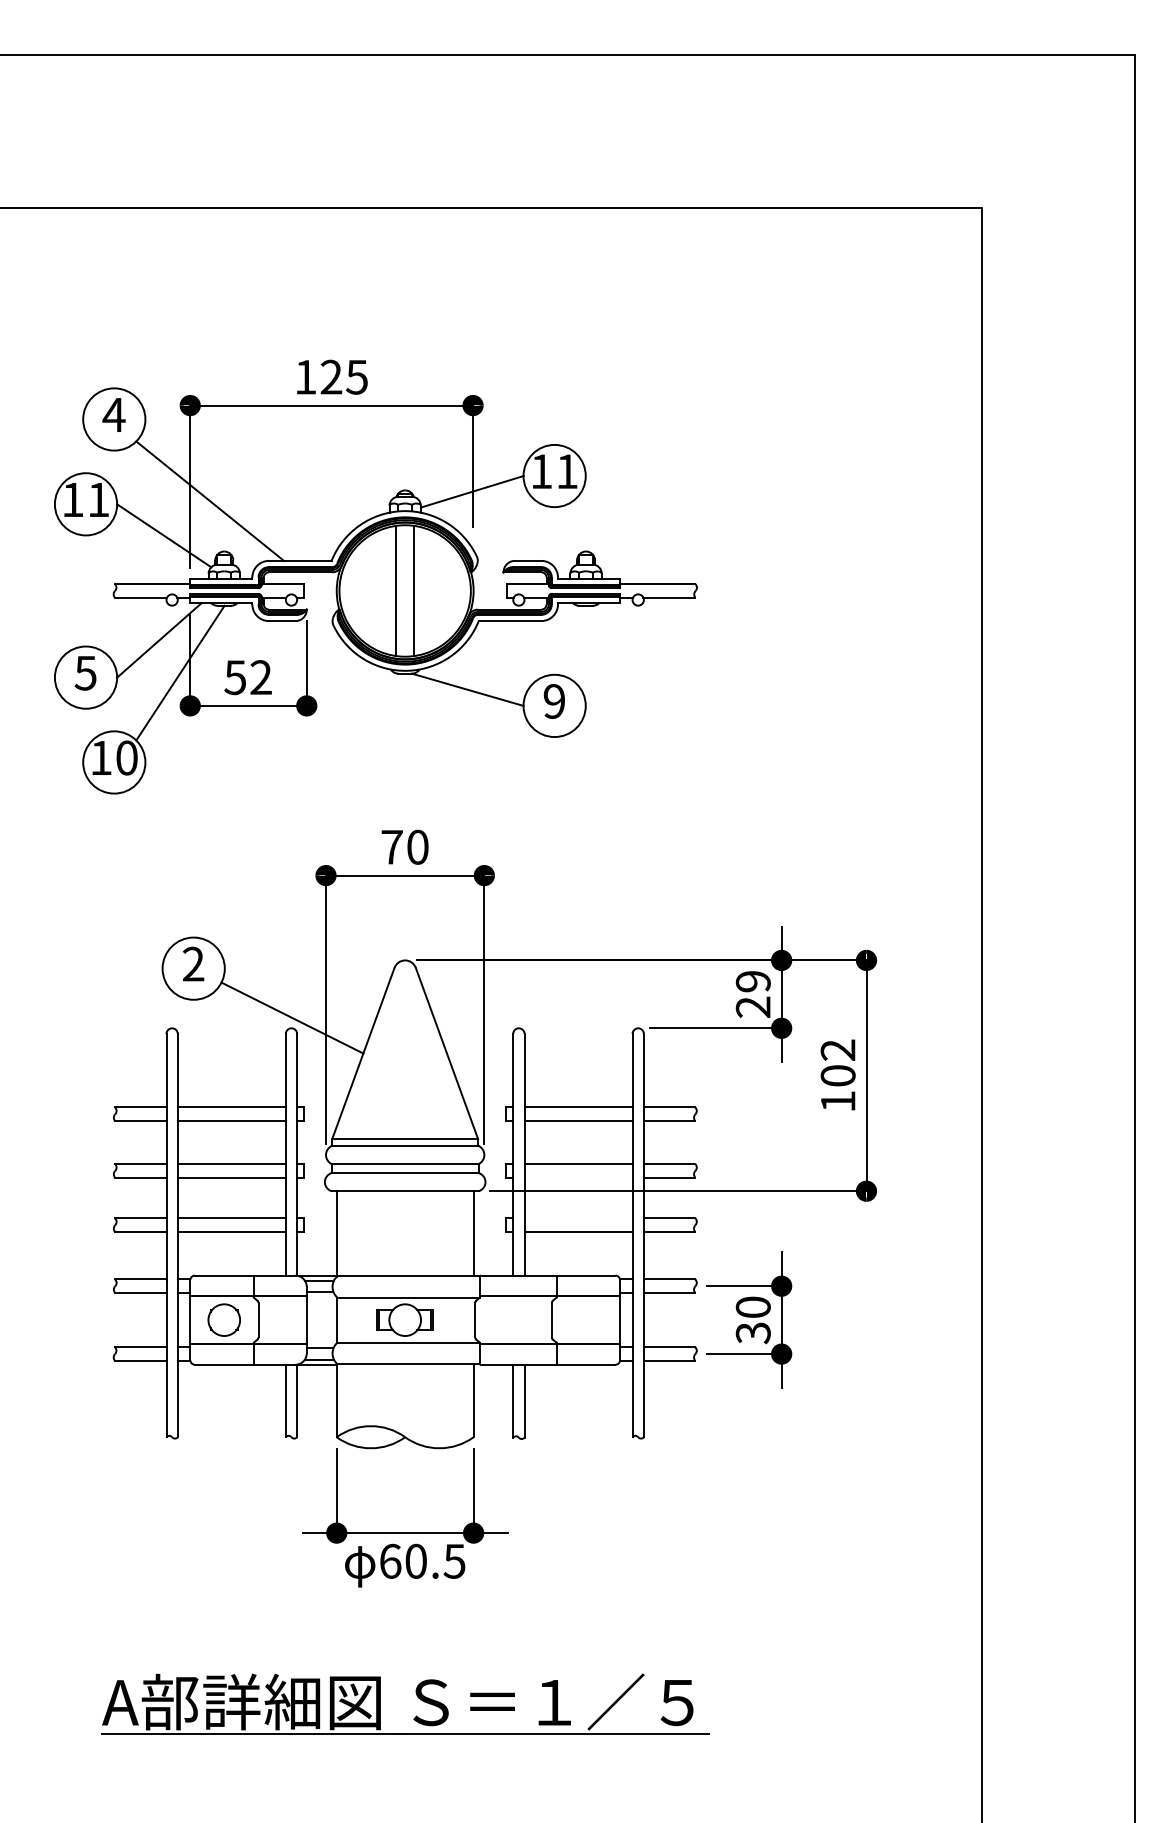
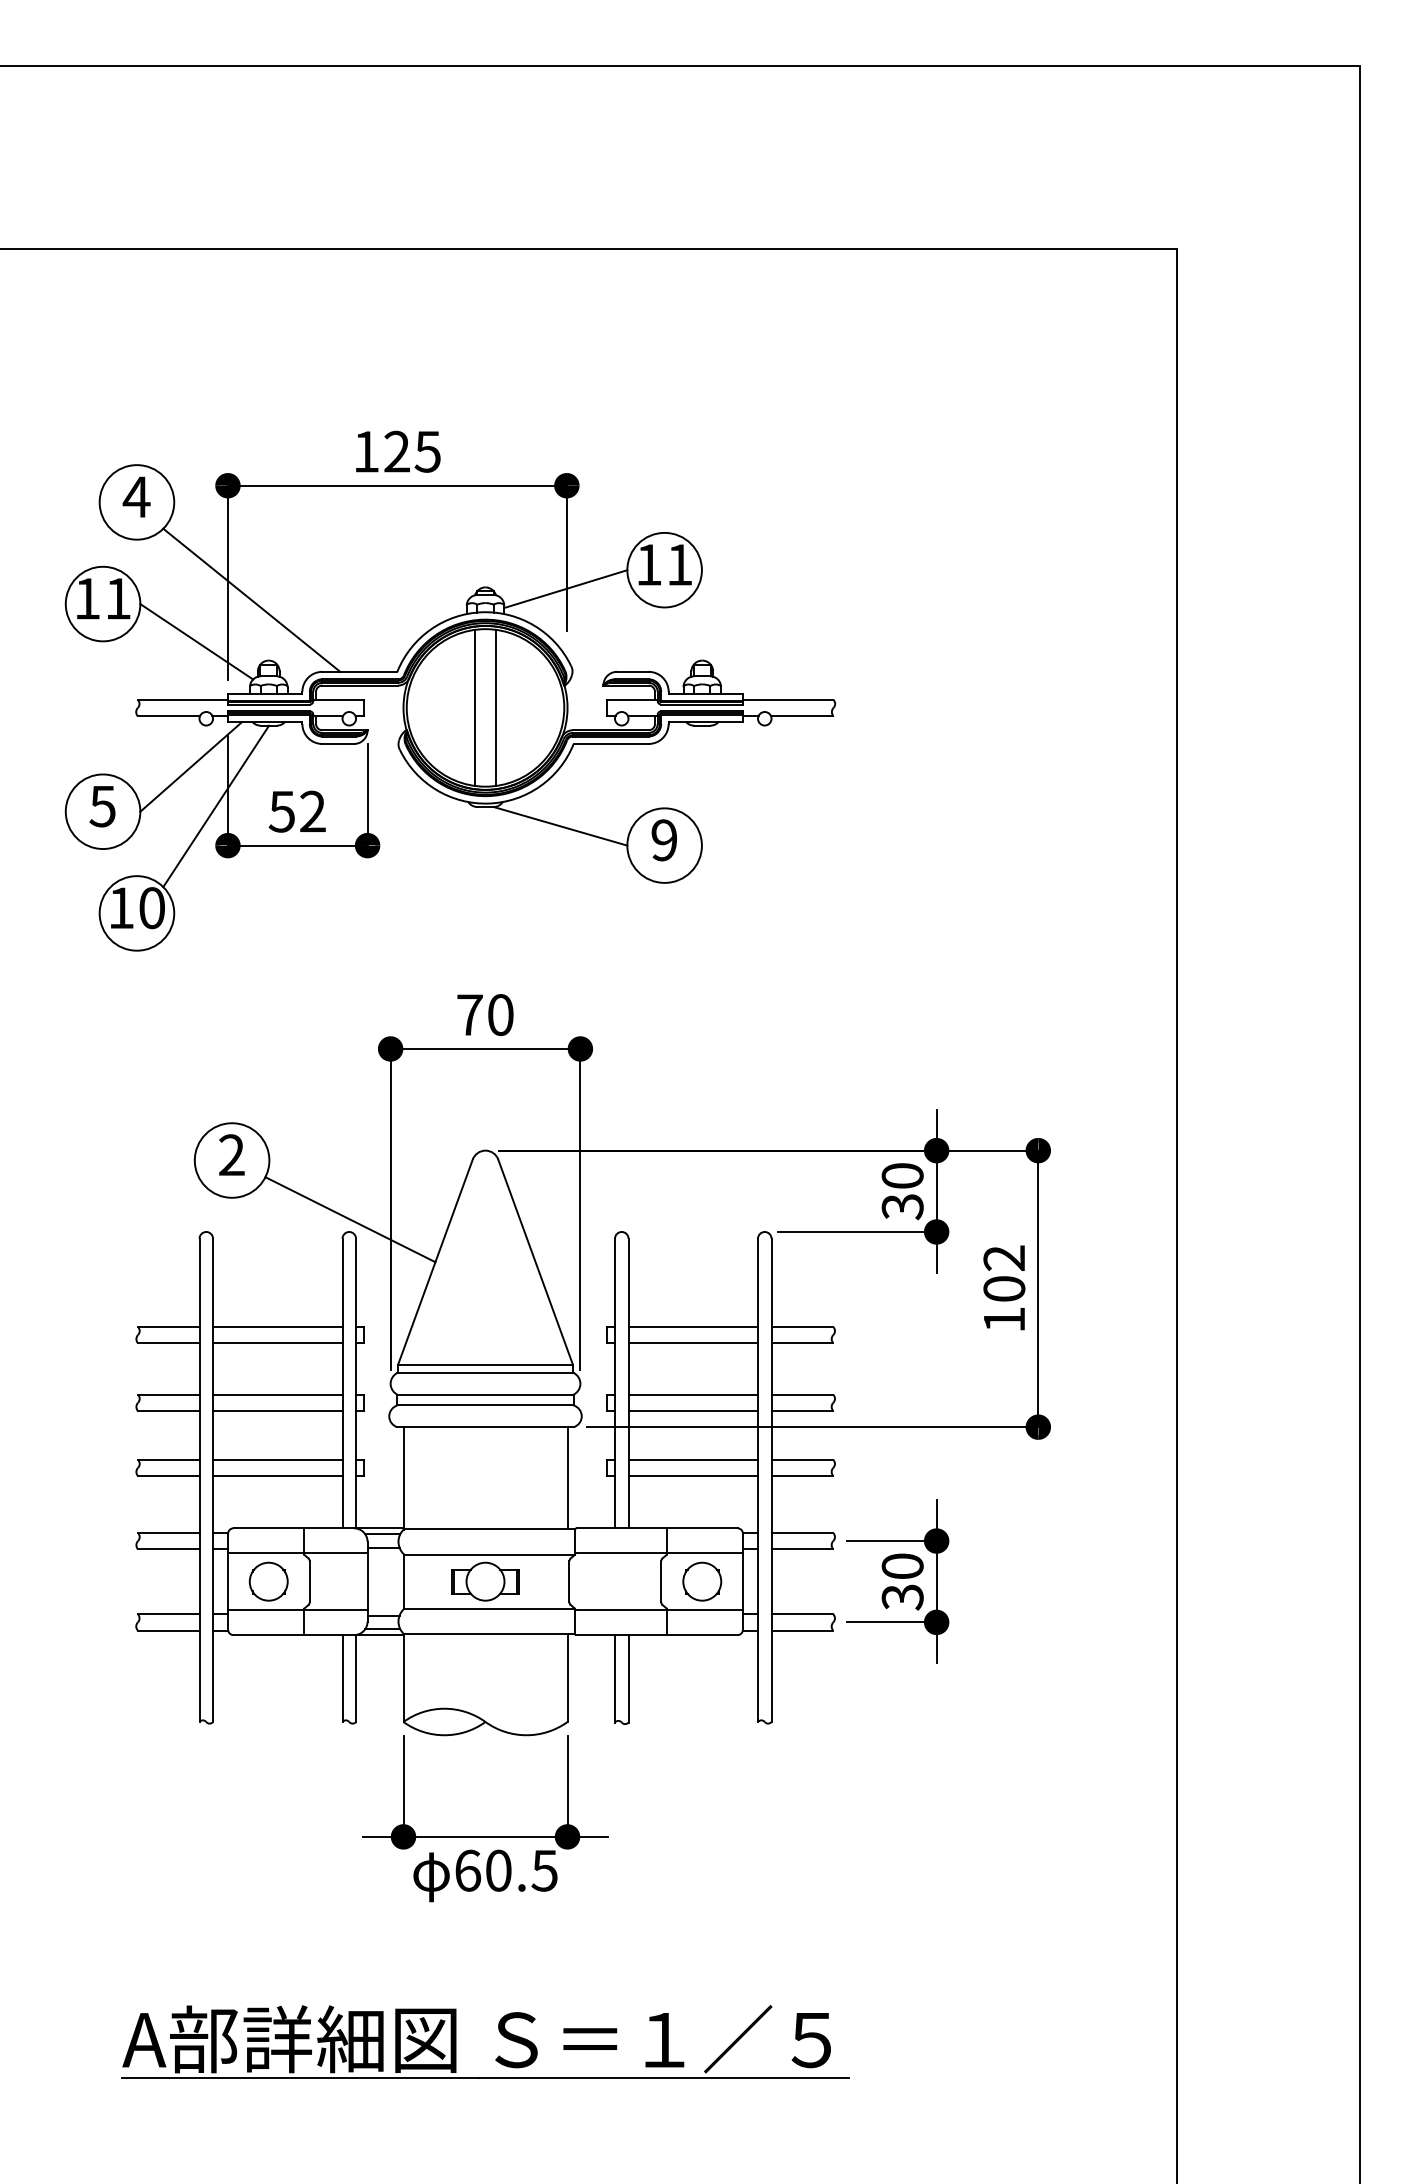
text: (753, 994) -> (902, 1191), 29 -> 30
line: (577, 1177) -> (692, 1410), added
line: (577, 1218) -> (692, 1459), added
part: (586, 1319) -> (702, 1581), added

